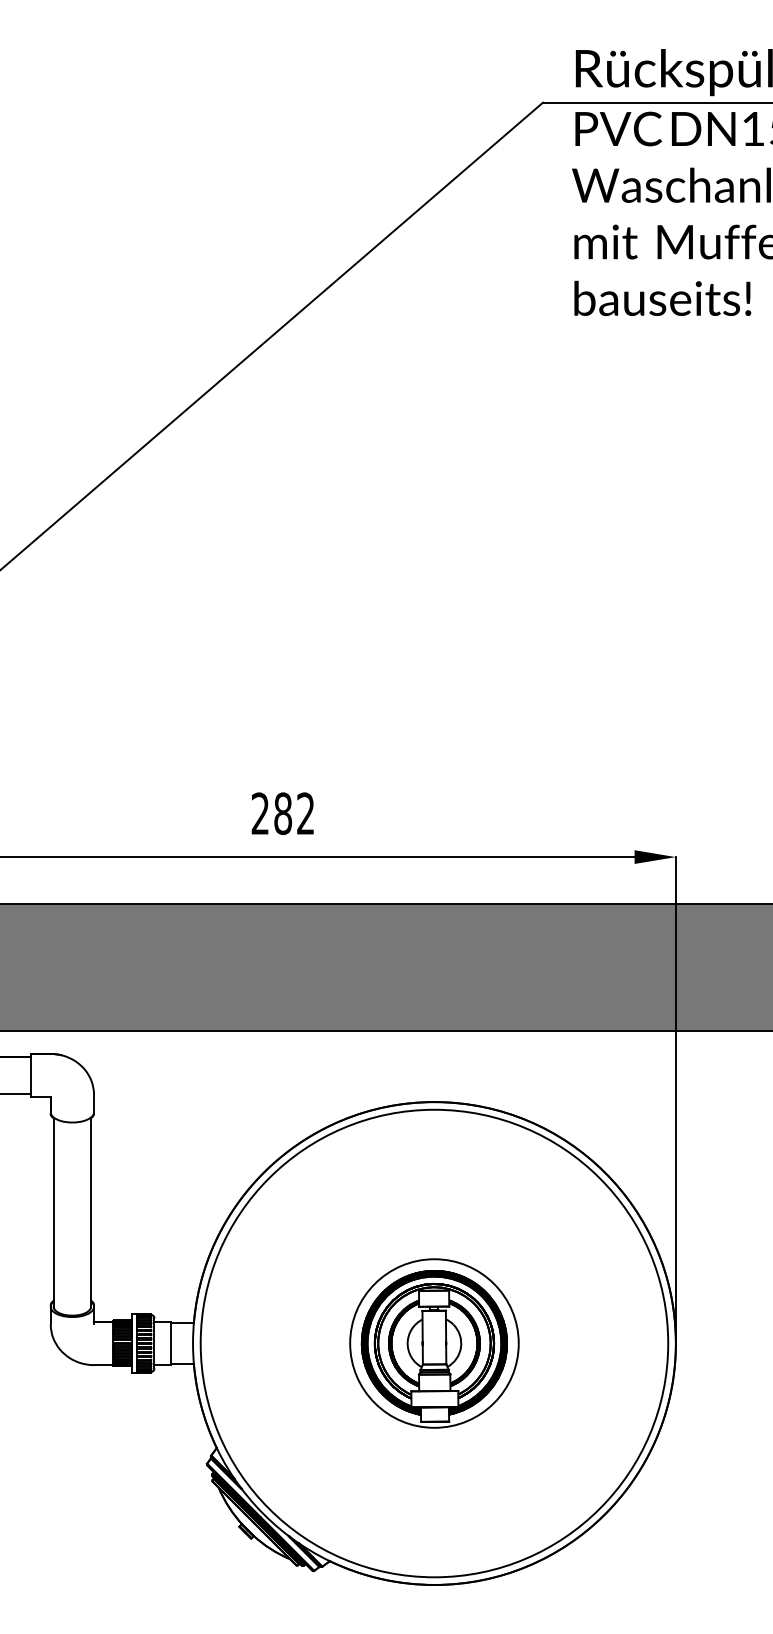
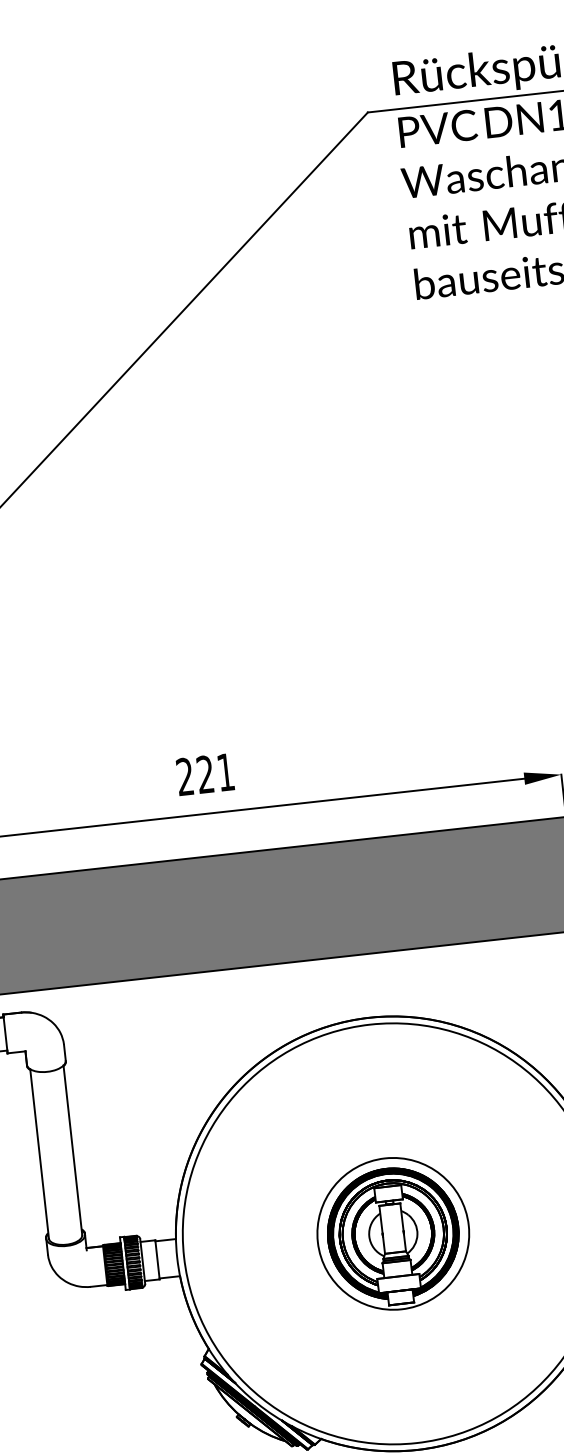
text: (293, 813) -> (214, 773), 282 -> 221

